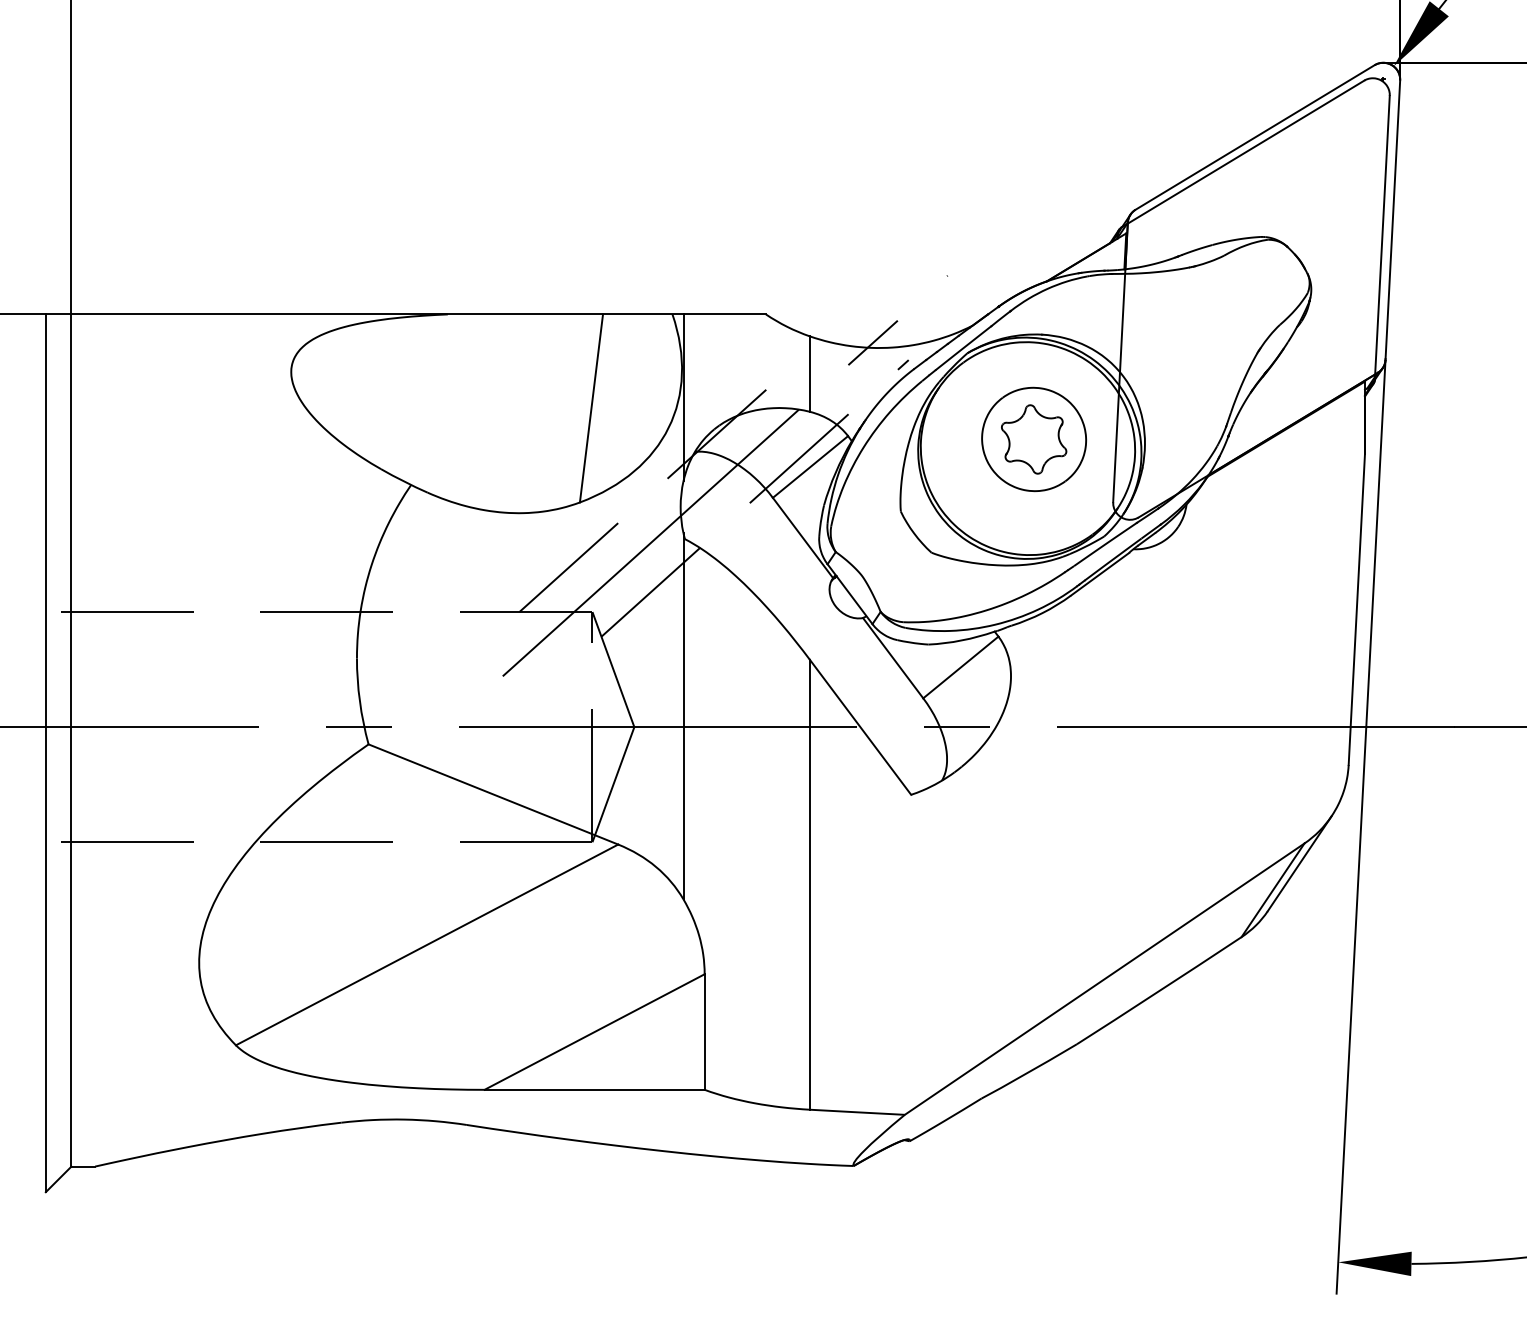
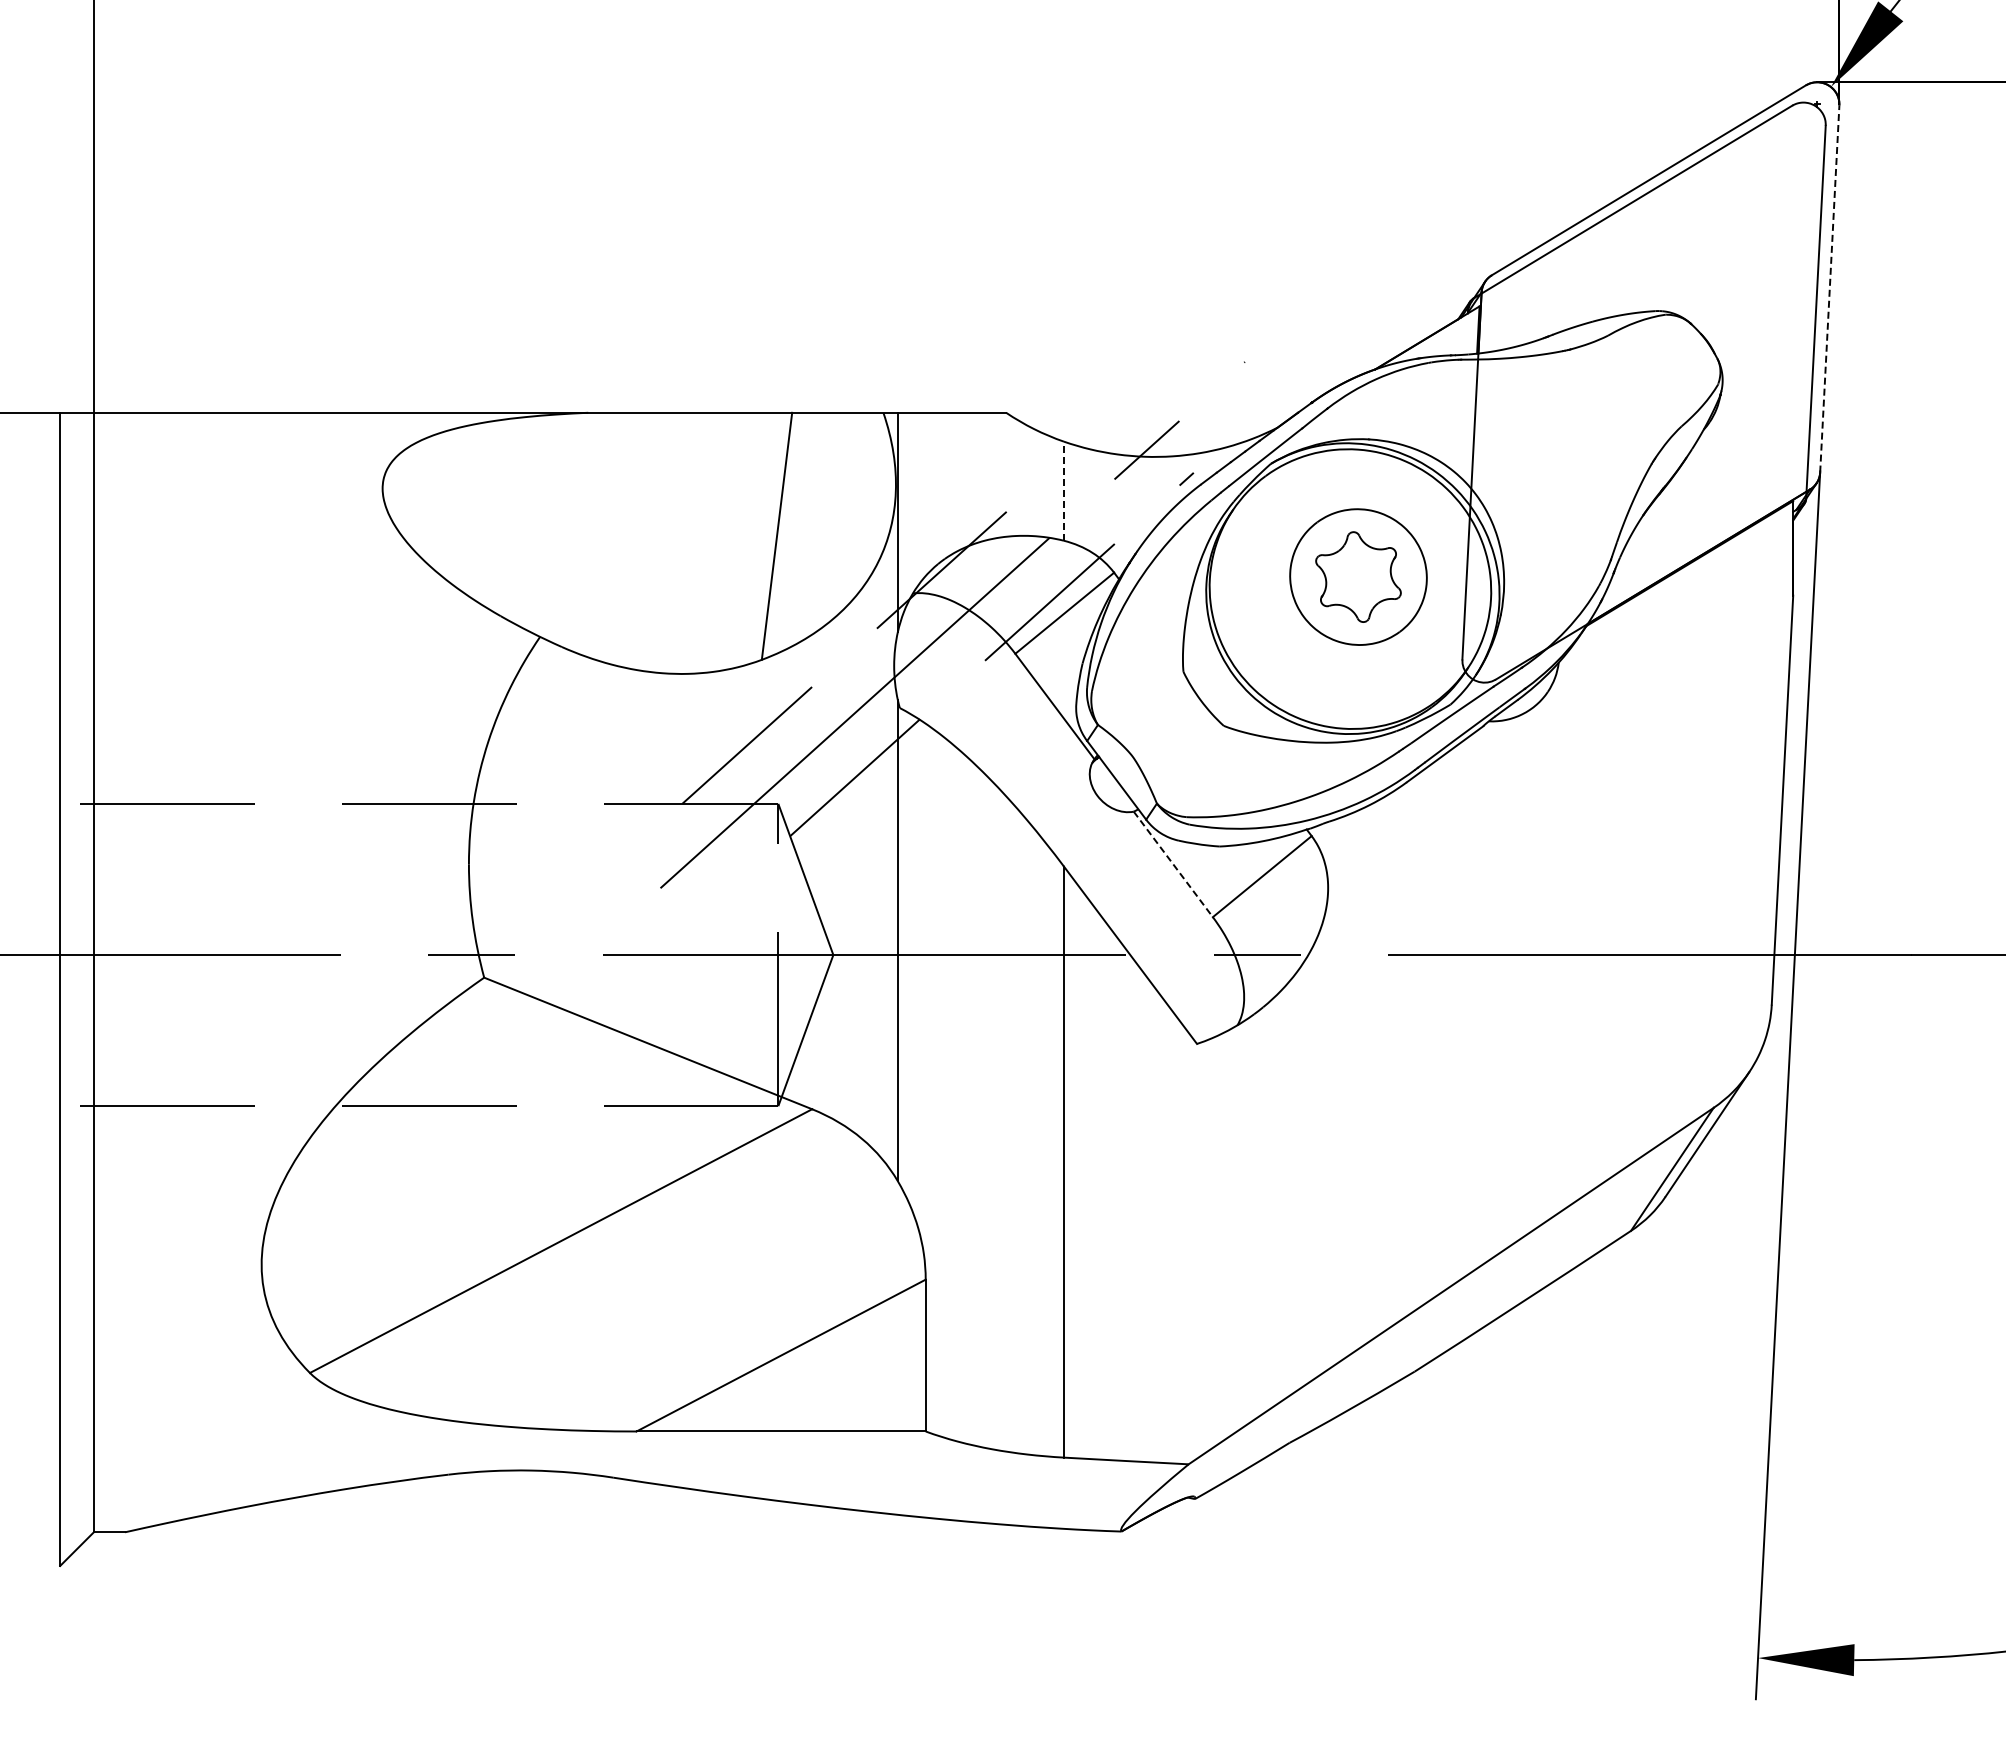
line: (1392, 220) -> (1829, 289), solid -> dashed
line: (809, 374) -> (1063, 491), solid -> dashed
line: (893, 658) -> (1173, 864), solid -> dashed

